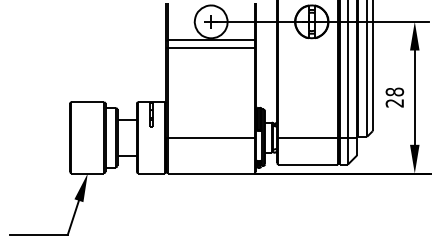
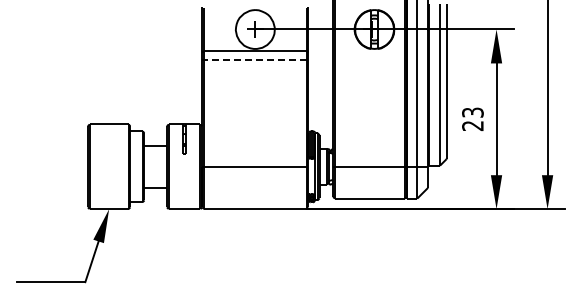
line: (210, 48) -> (254, 60), solid -> dashed
text: (394, 91) -> (472, 112), 28 -> 23

